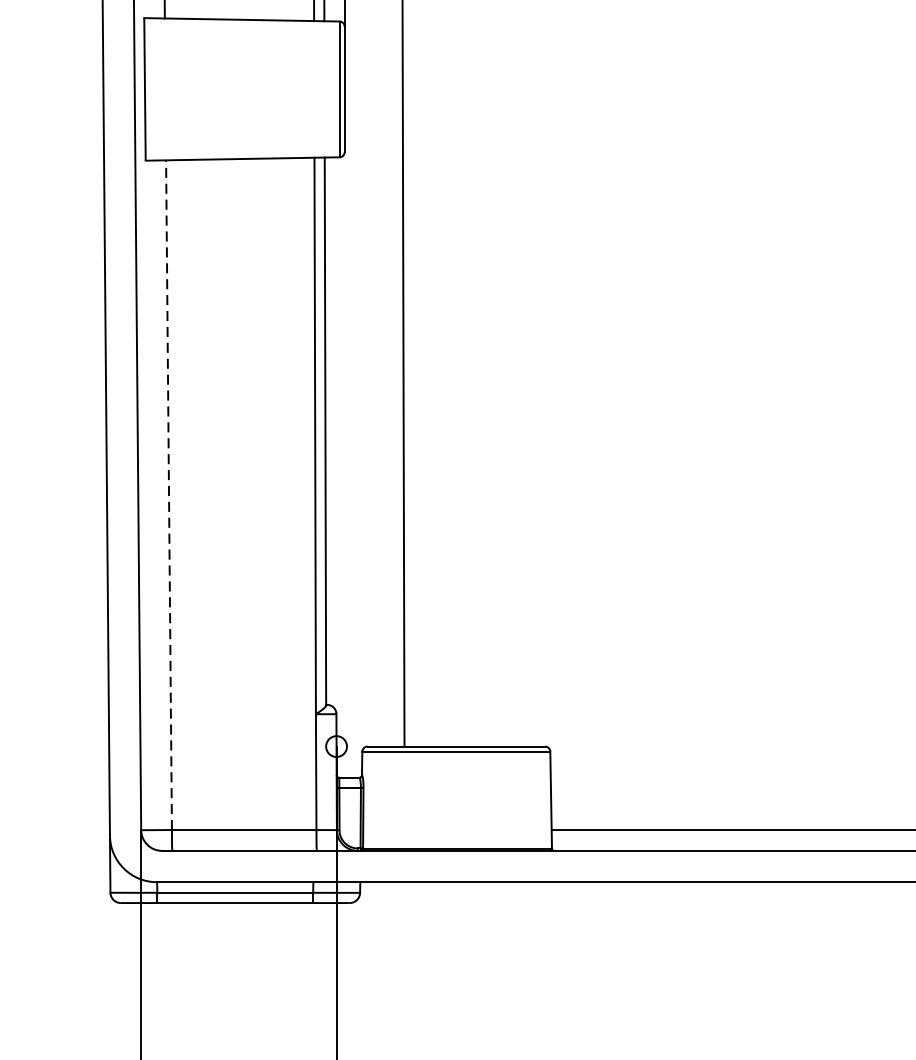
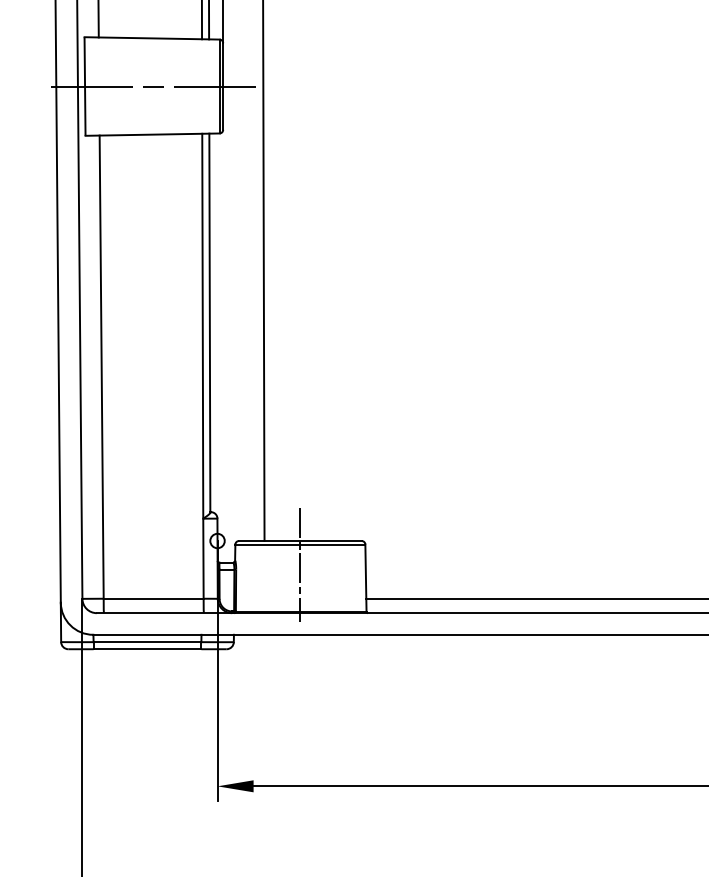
line: (241, 89) -> (151, 86), added
line: (168, 495) -> (101, 367), dashed -> solid
line: (456, 781) -> (300, 565), added

